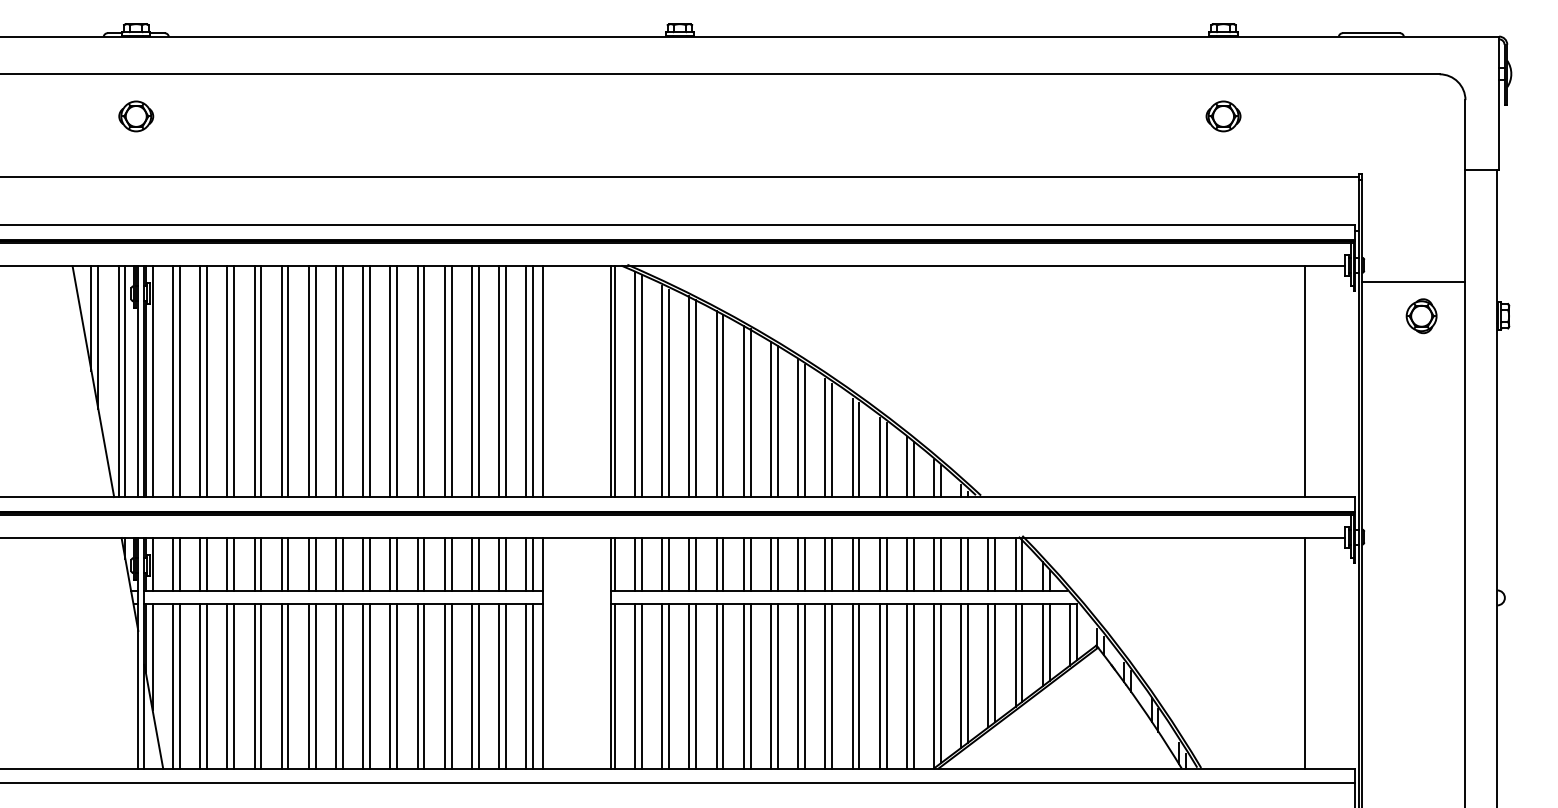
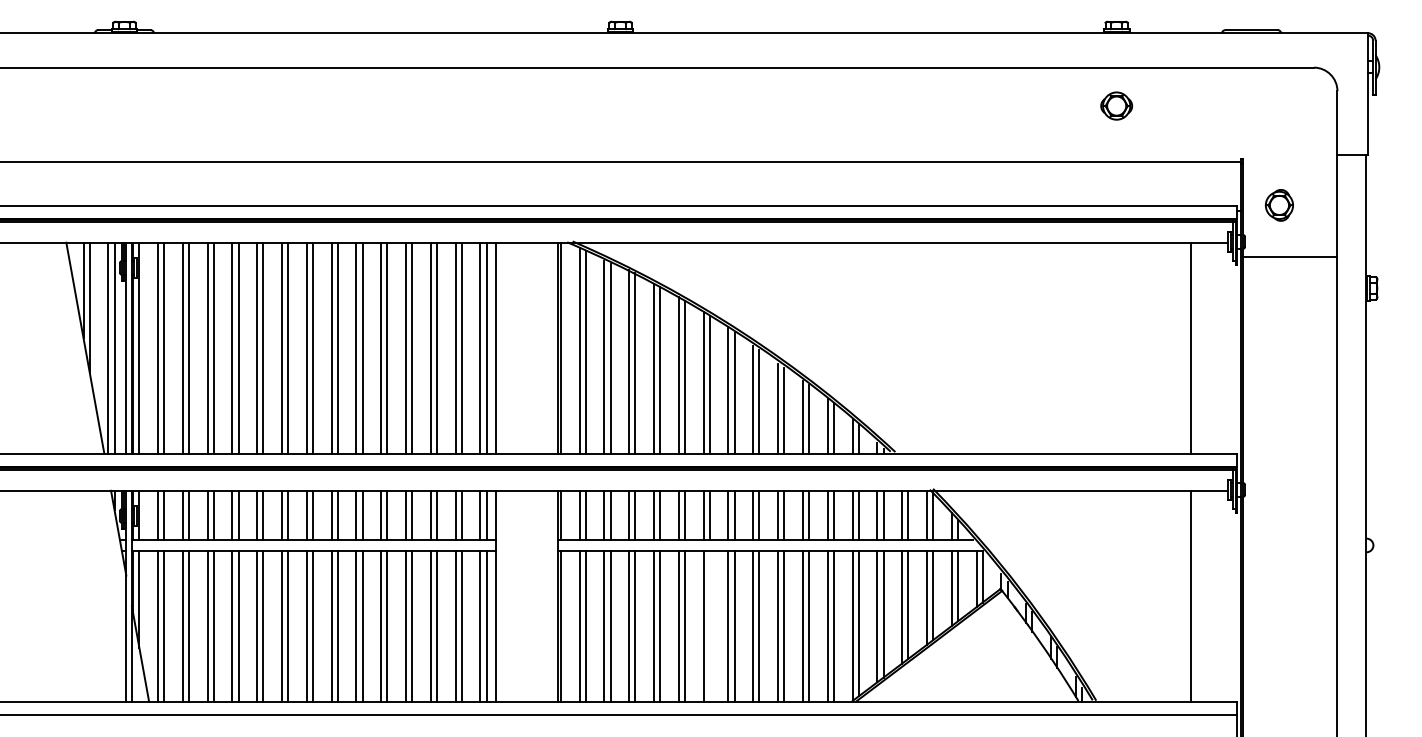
part: (136, 115) -> (124, 105), removed
part: (1420, 316) -> (1278, 205), moved
line: (777, 686) -> (709, 626), removed

